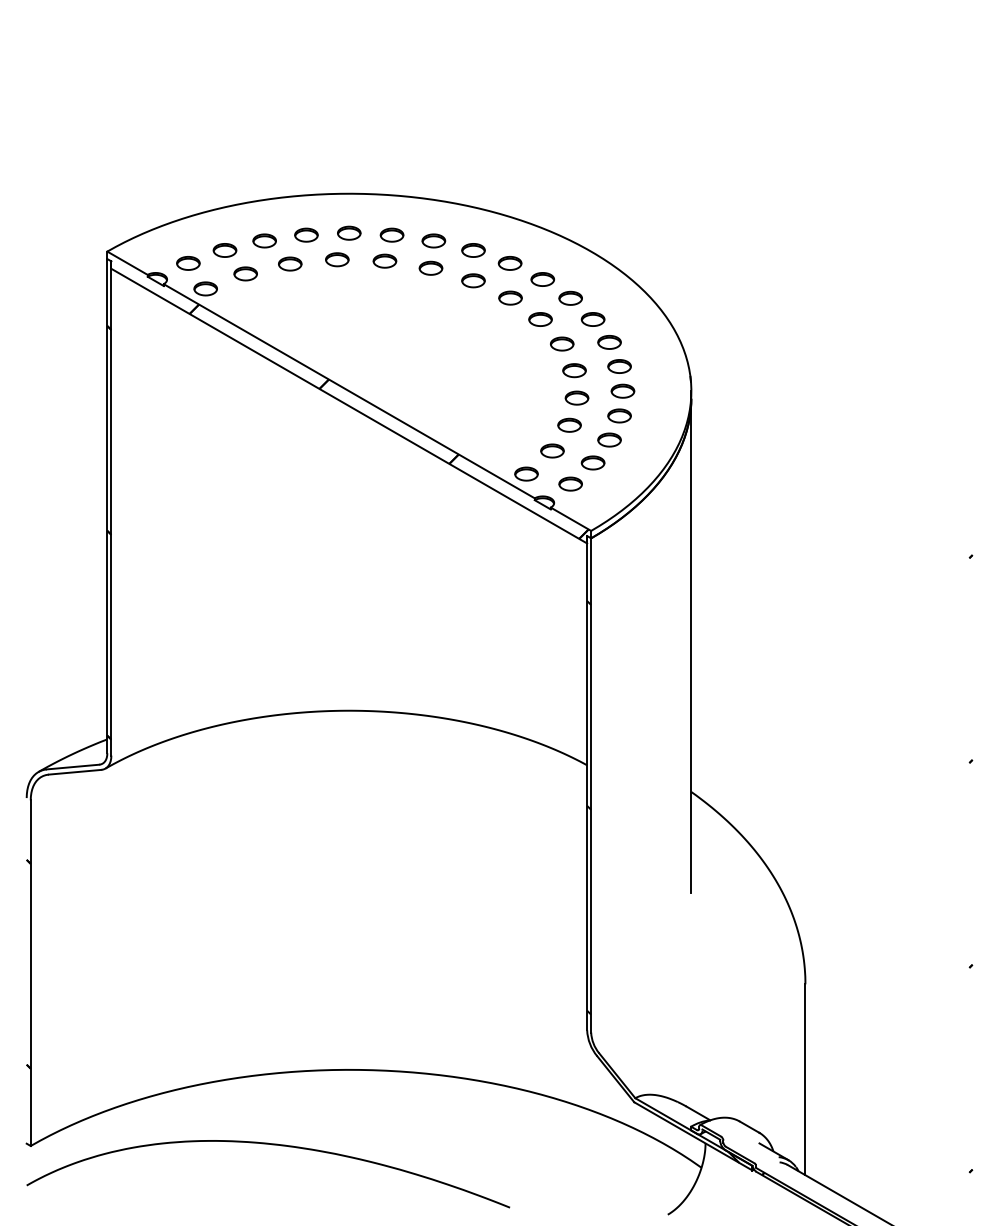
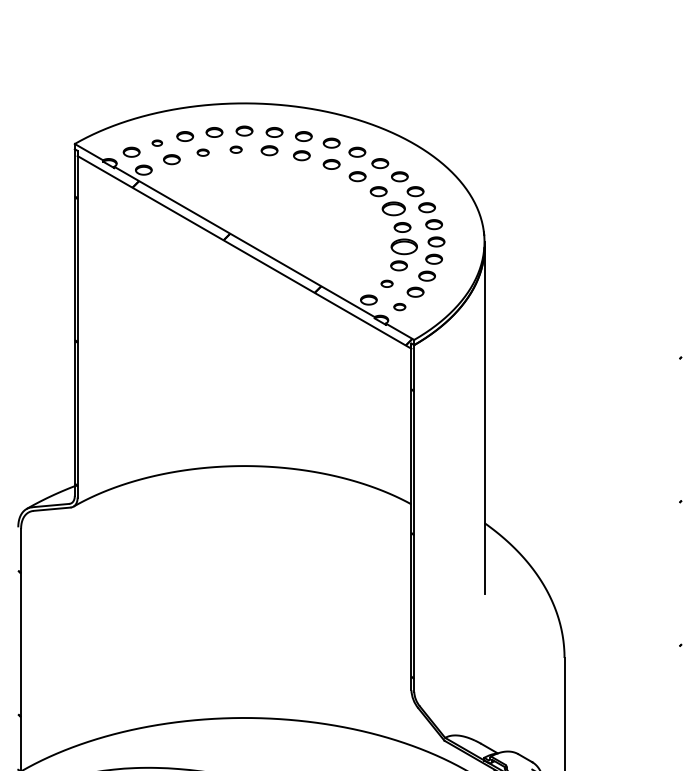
part: (224, 250) -> (157, 143), size x0.6
part: (337, 259) -> (236, 149), size x0.7
part: (290, 263) -> (203, 152), size x0.7
part: (562, 343) -> (394, 208), size x1.4
part: (576, 397) -> (403, 246), size x1.6
part: (552, 450) -> (387, 283), size x0.7
part: (570, 483) -> (399, 306), size x0.7

